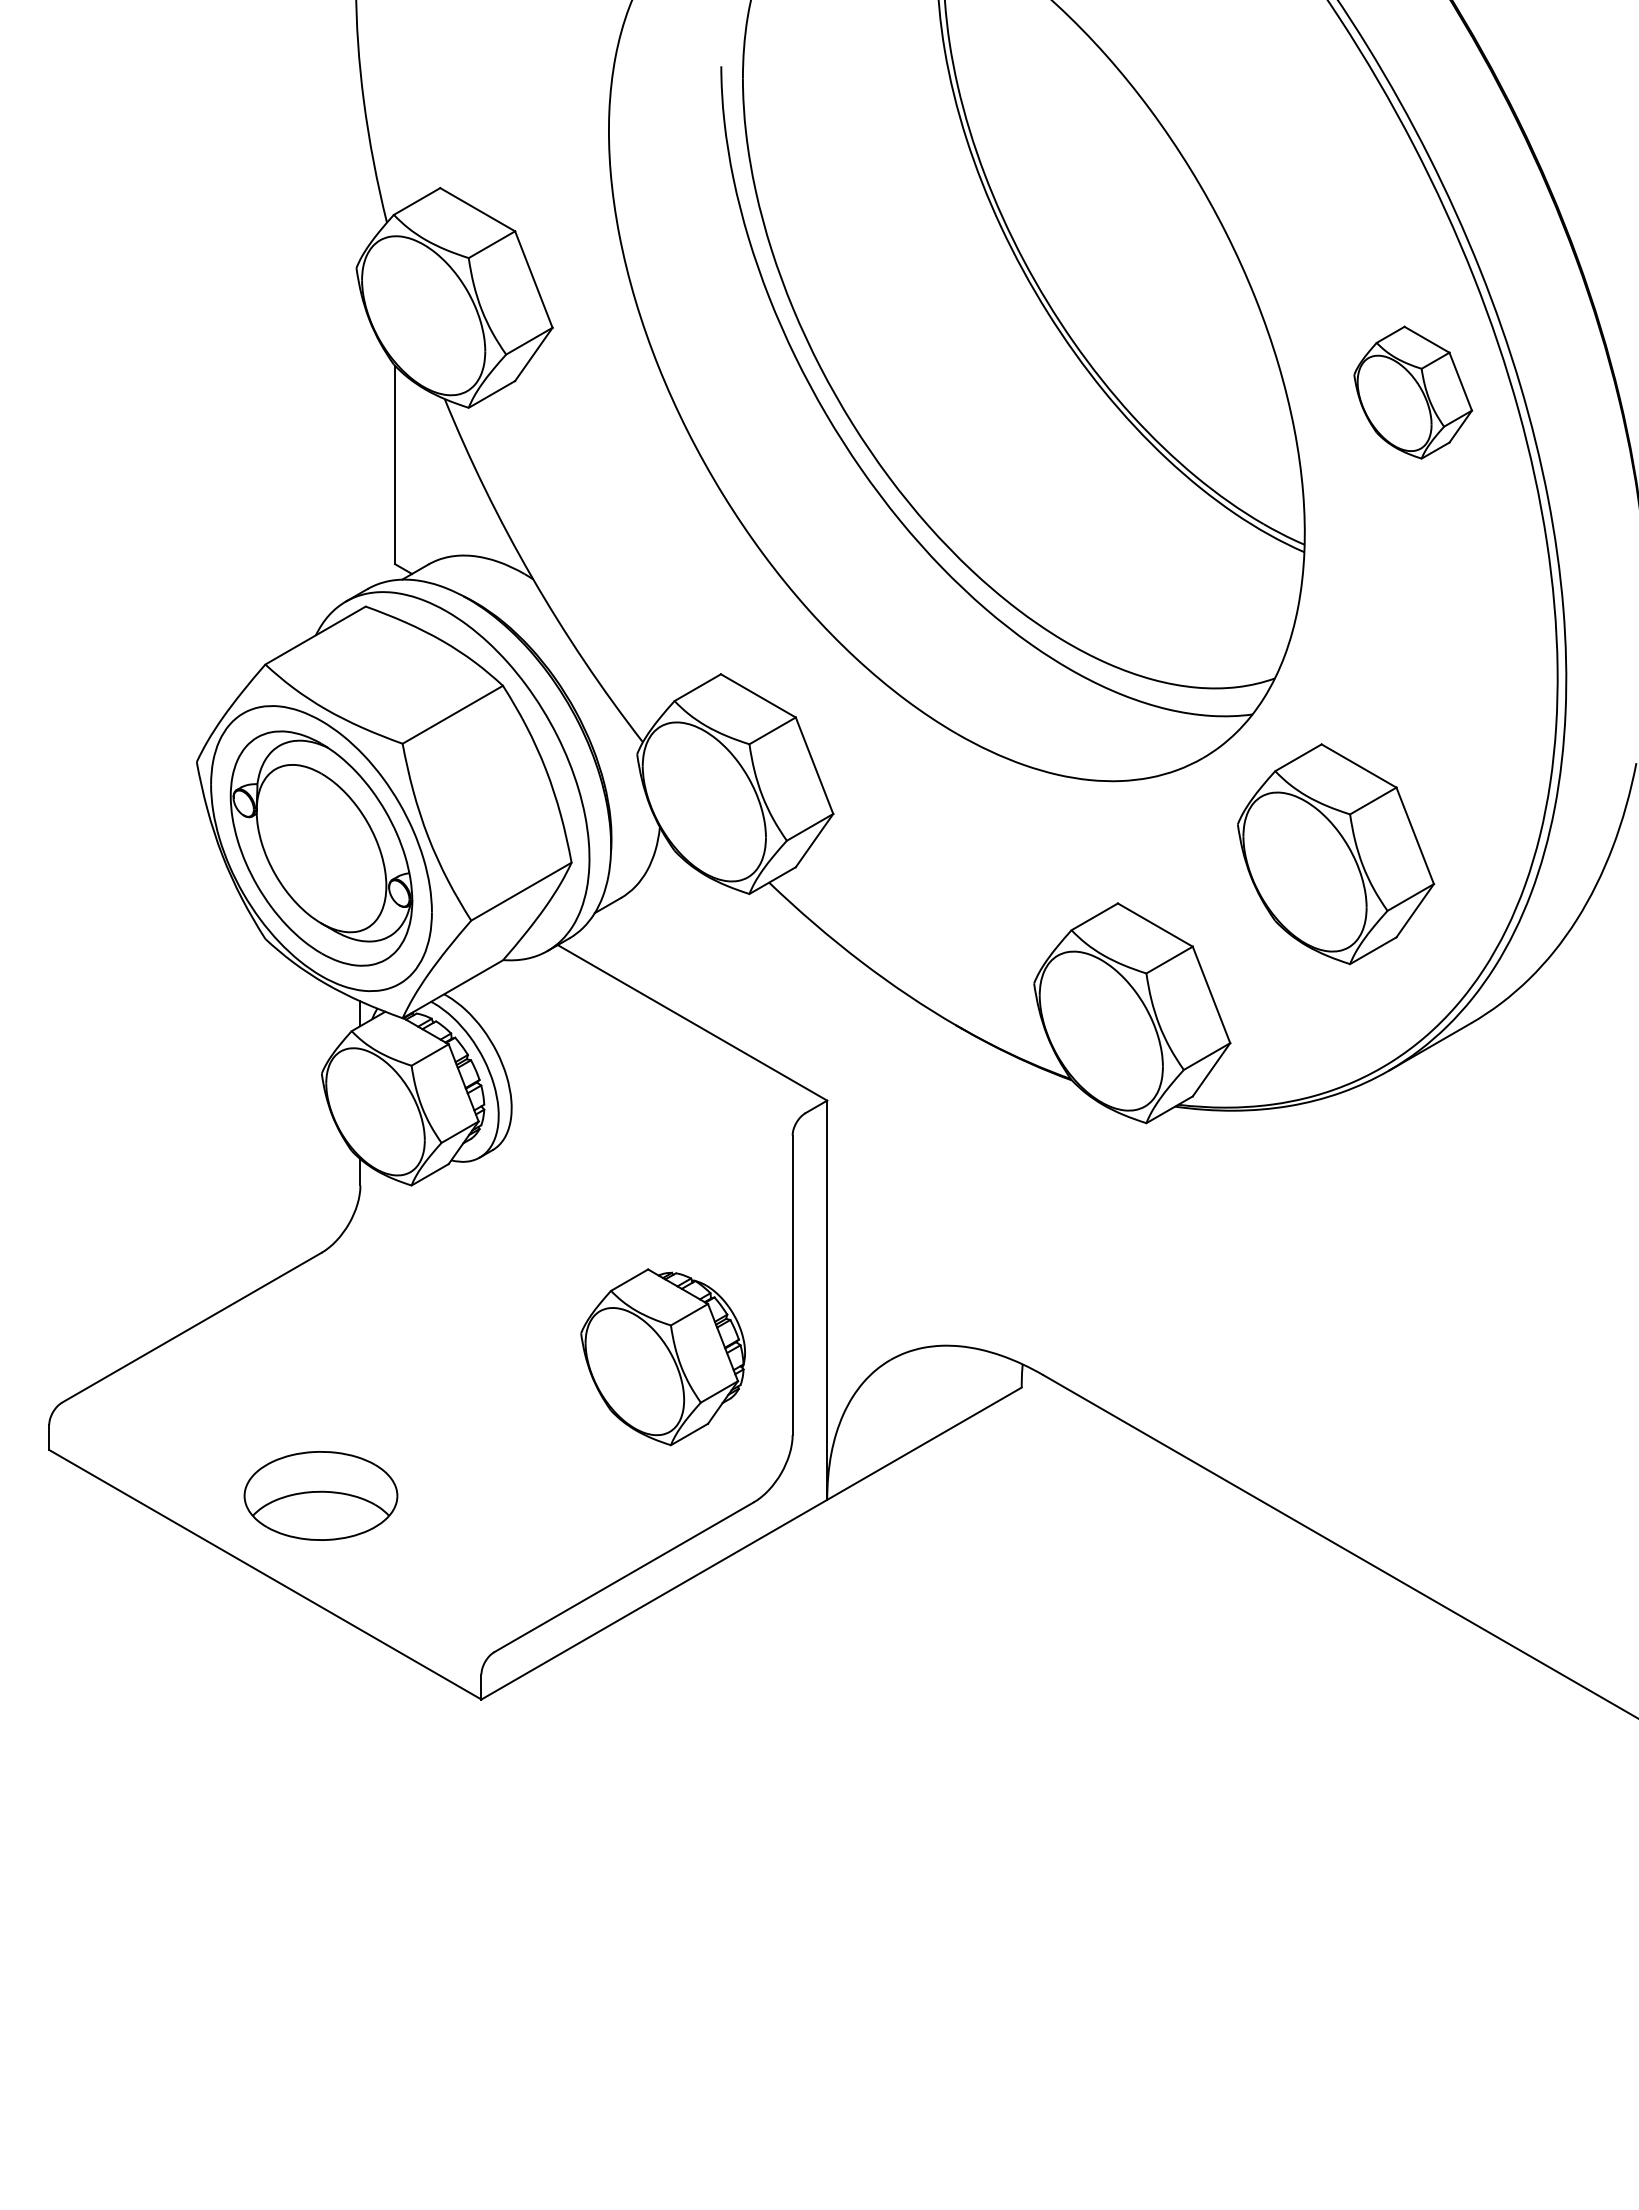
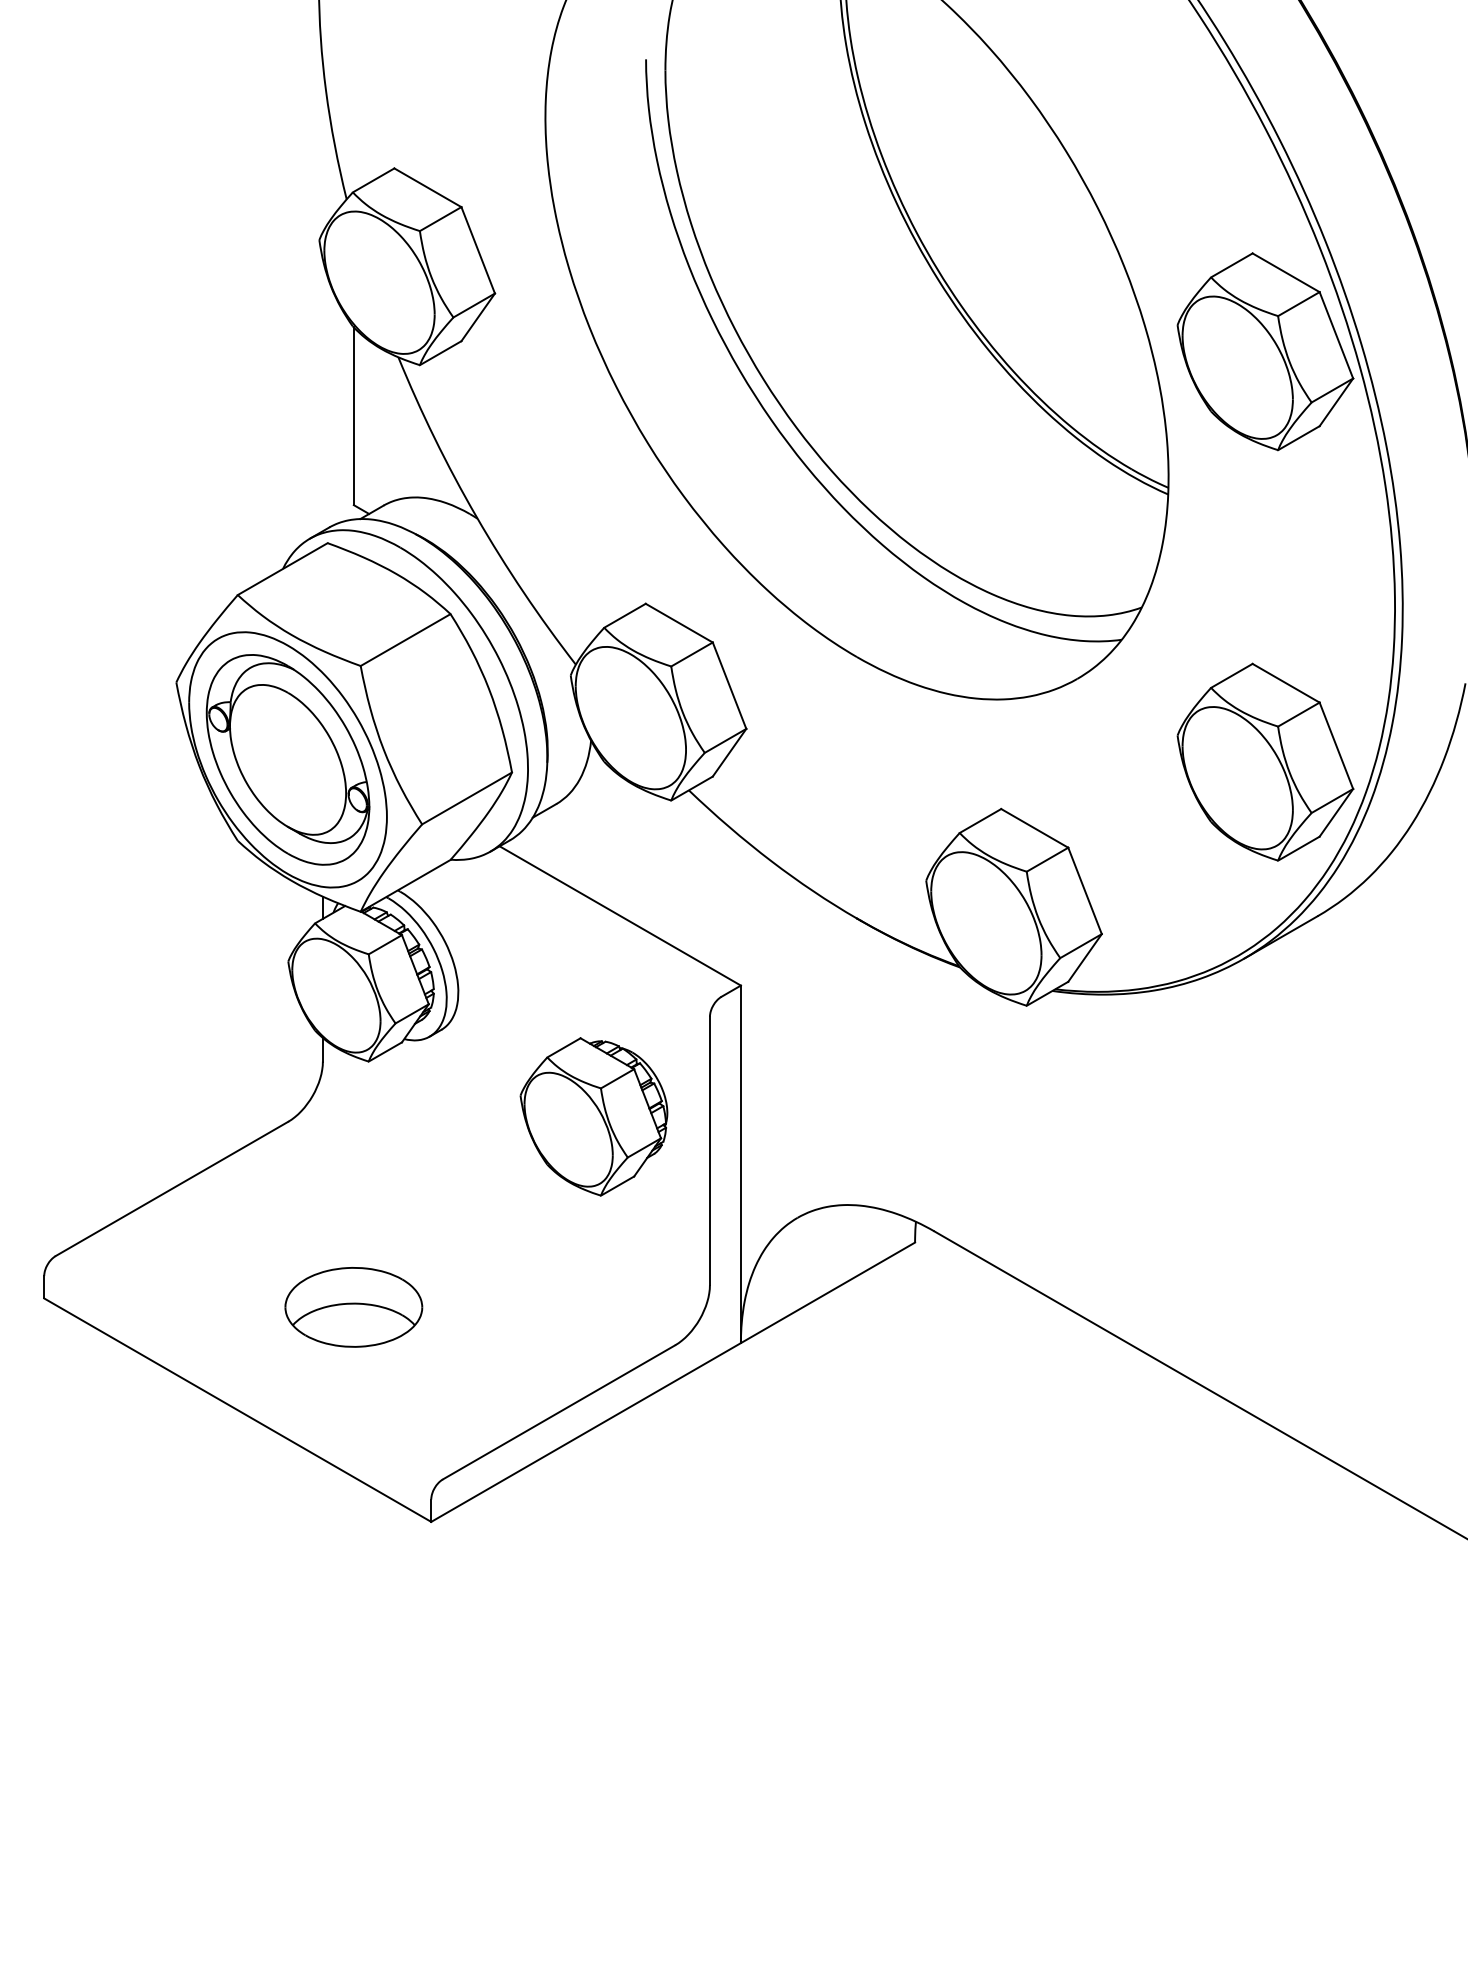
part: (1413, 392) -> (1265, 351), size x1.67
part: (1336, 854) -> (1265, 762), moved
part: (662, 1357) -> (593, 1117), moved
part: (320, 1495) -> (353, 1306), moved

